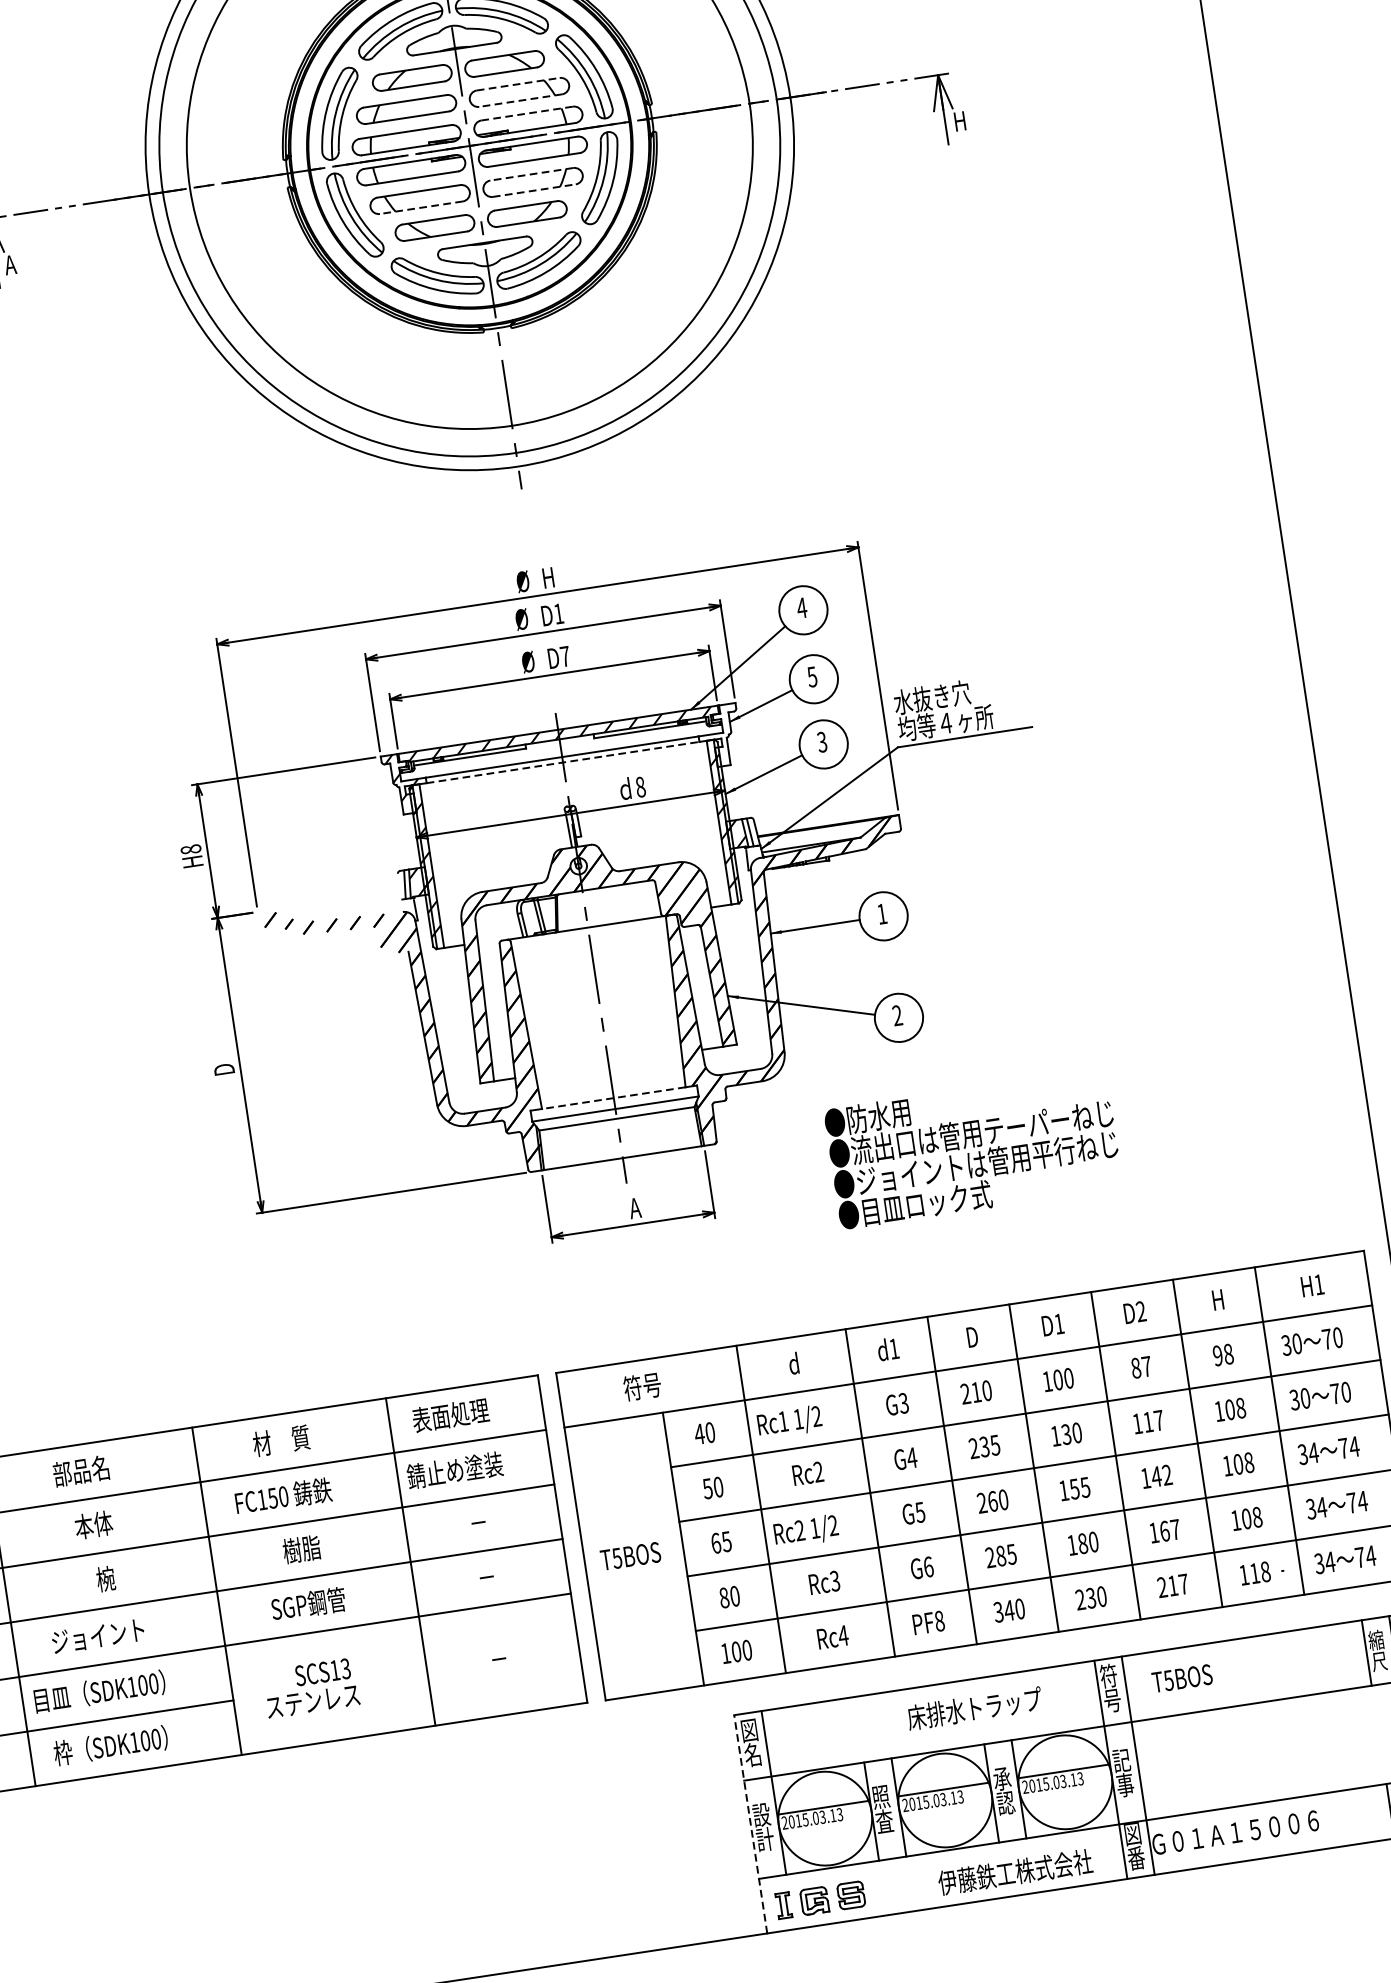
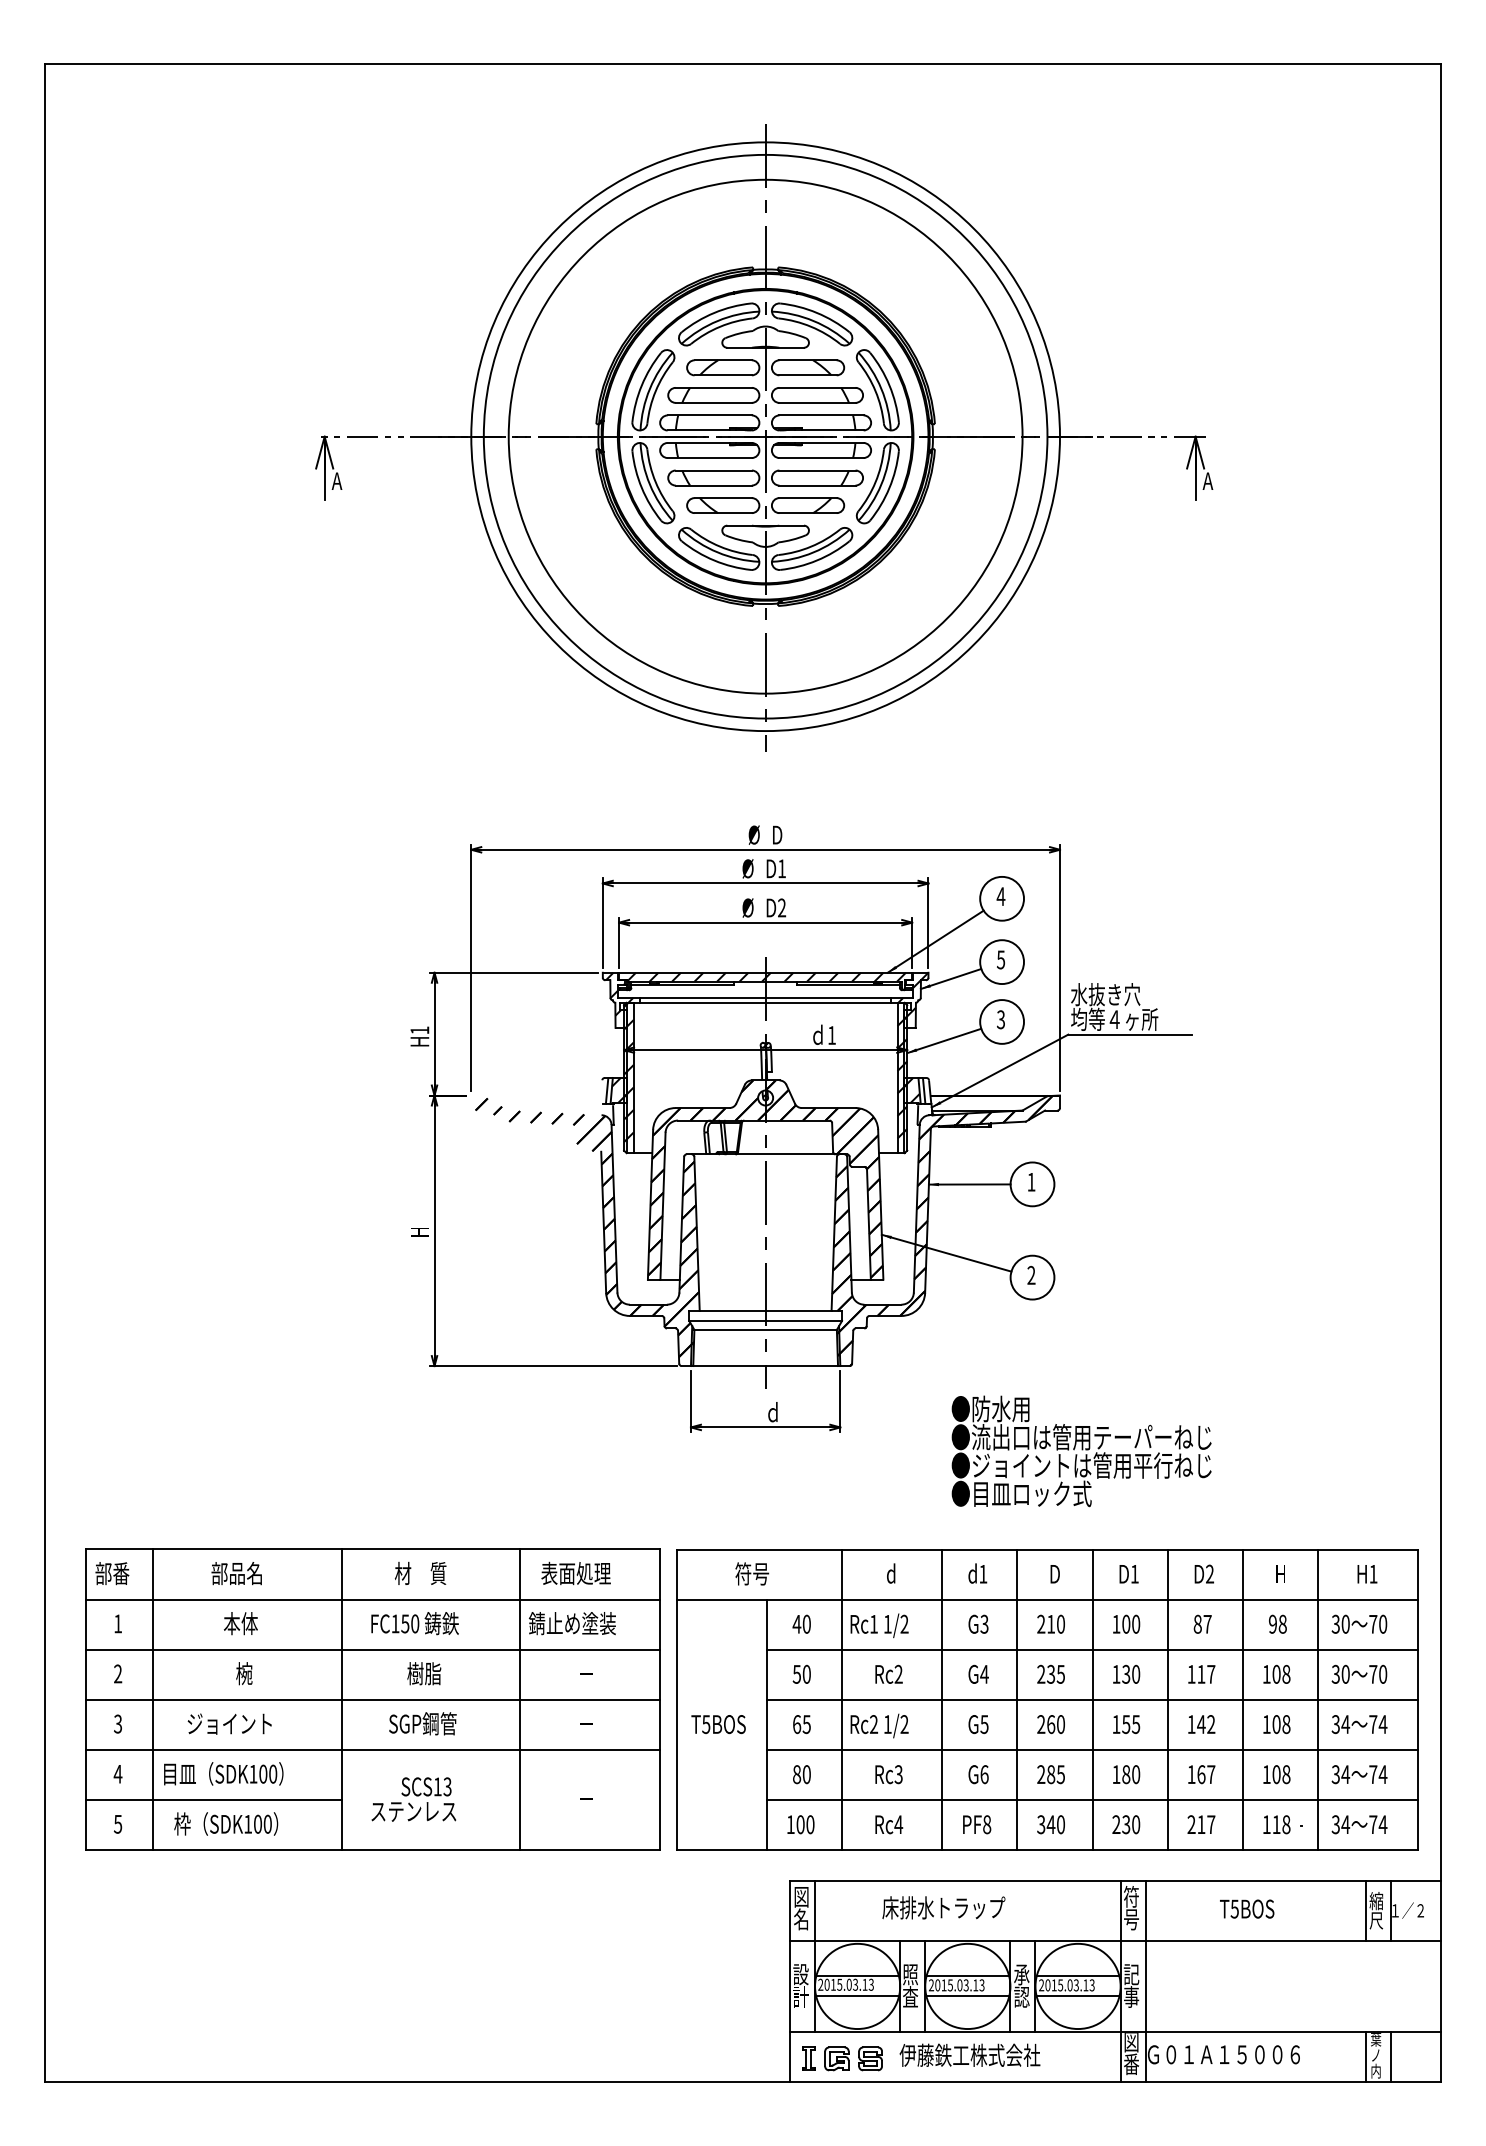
line: (518, 83) -> (817, 387), dashed -> solid
line: (519, 100) -> (816, 402), dashed -> solid
line: (528, 113) -> (822, 415), dashed -> solid
text: (958, 120) -> (1207, 480), H -> A
line: (530, 174) -> (816, 470), dashed -> solid
line: (534, 190) -> (817, 485), dashed -> solid
line: (421, 207) -> (713, 485), dashed -> solid
text: (548, 577) -> (777, 834), H -> D
text: (565, 655) -> (782, 907), D7 -> D2
hatch: (722, 730) -> (913, 995), added
line: (563, 762) -> (766, 1002), dashed -> solid
text: (641, 787) -> (832, 1035), 8 -> 1
text: (190, 849) -> (419, 1030), H8 -> H1
text: (223, 1068) -> (419, 1231), D -> H
line: (613, 1097) -> (765, 1310), dashed -> solid
text: (973, 1149) -> (1081, 1451), moved
text: (635, 1207) -> (770, 1412), A -> ｄ
text: (1182, 1677) -> (1247, 1908), moved
text: (974, 1708) -> (943, 1907), moved
line: (1066, 1793) -> (1077, 1996), added
line: (946, 1811) -> (967, 1996), added
line: (750, 1823) -> (789, 1980), dashed -> solid
line: (826, 1829) -> (857, 1996), added
text: (1014, 1871) -> (969, 2054), moved

